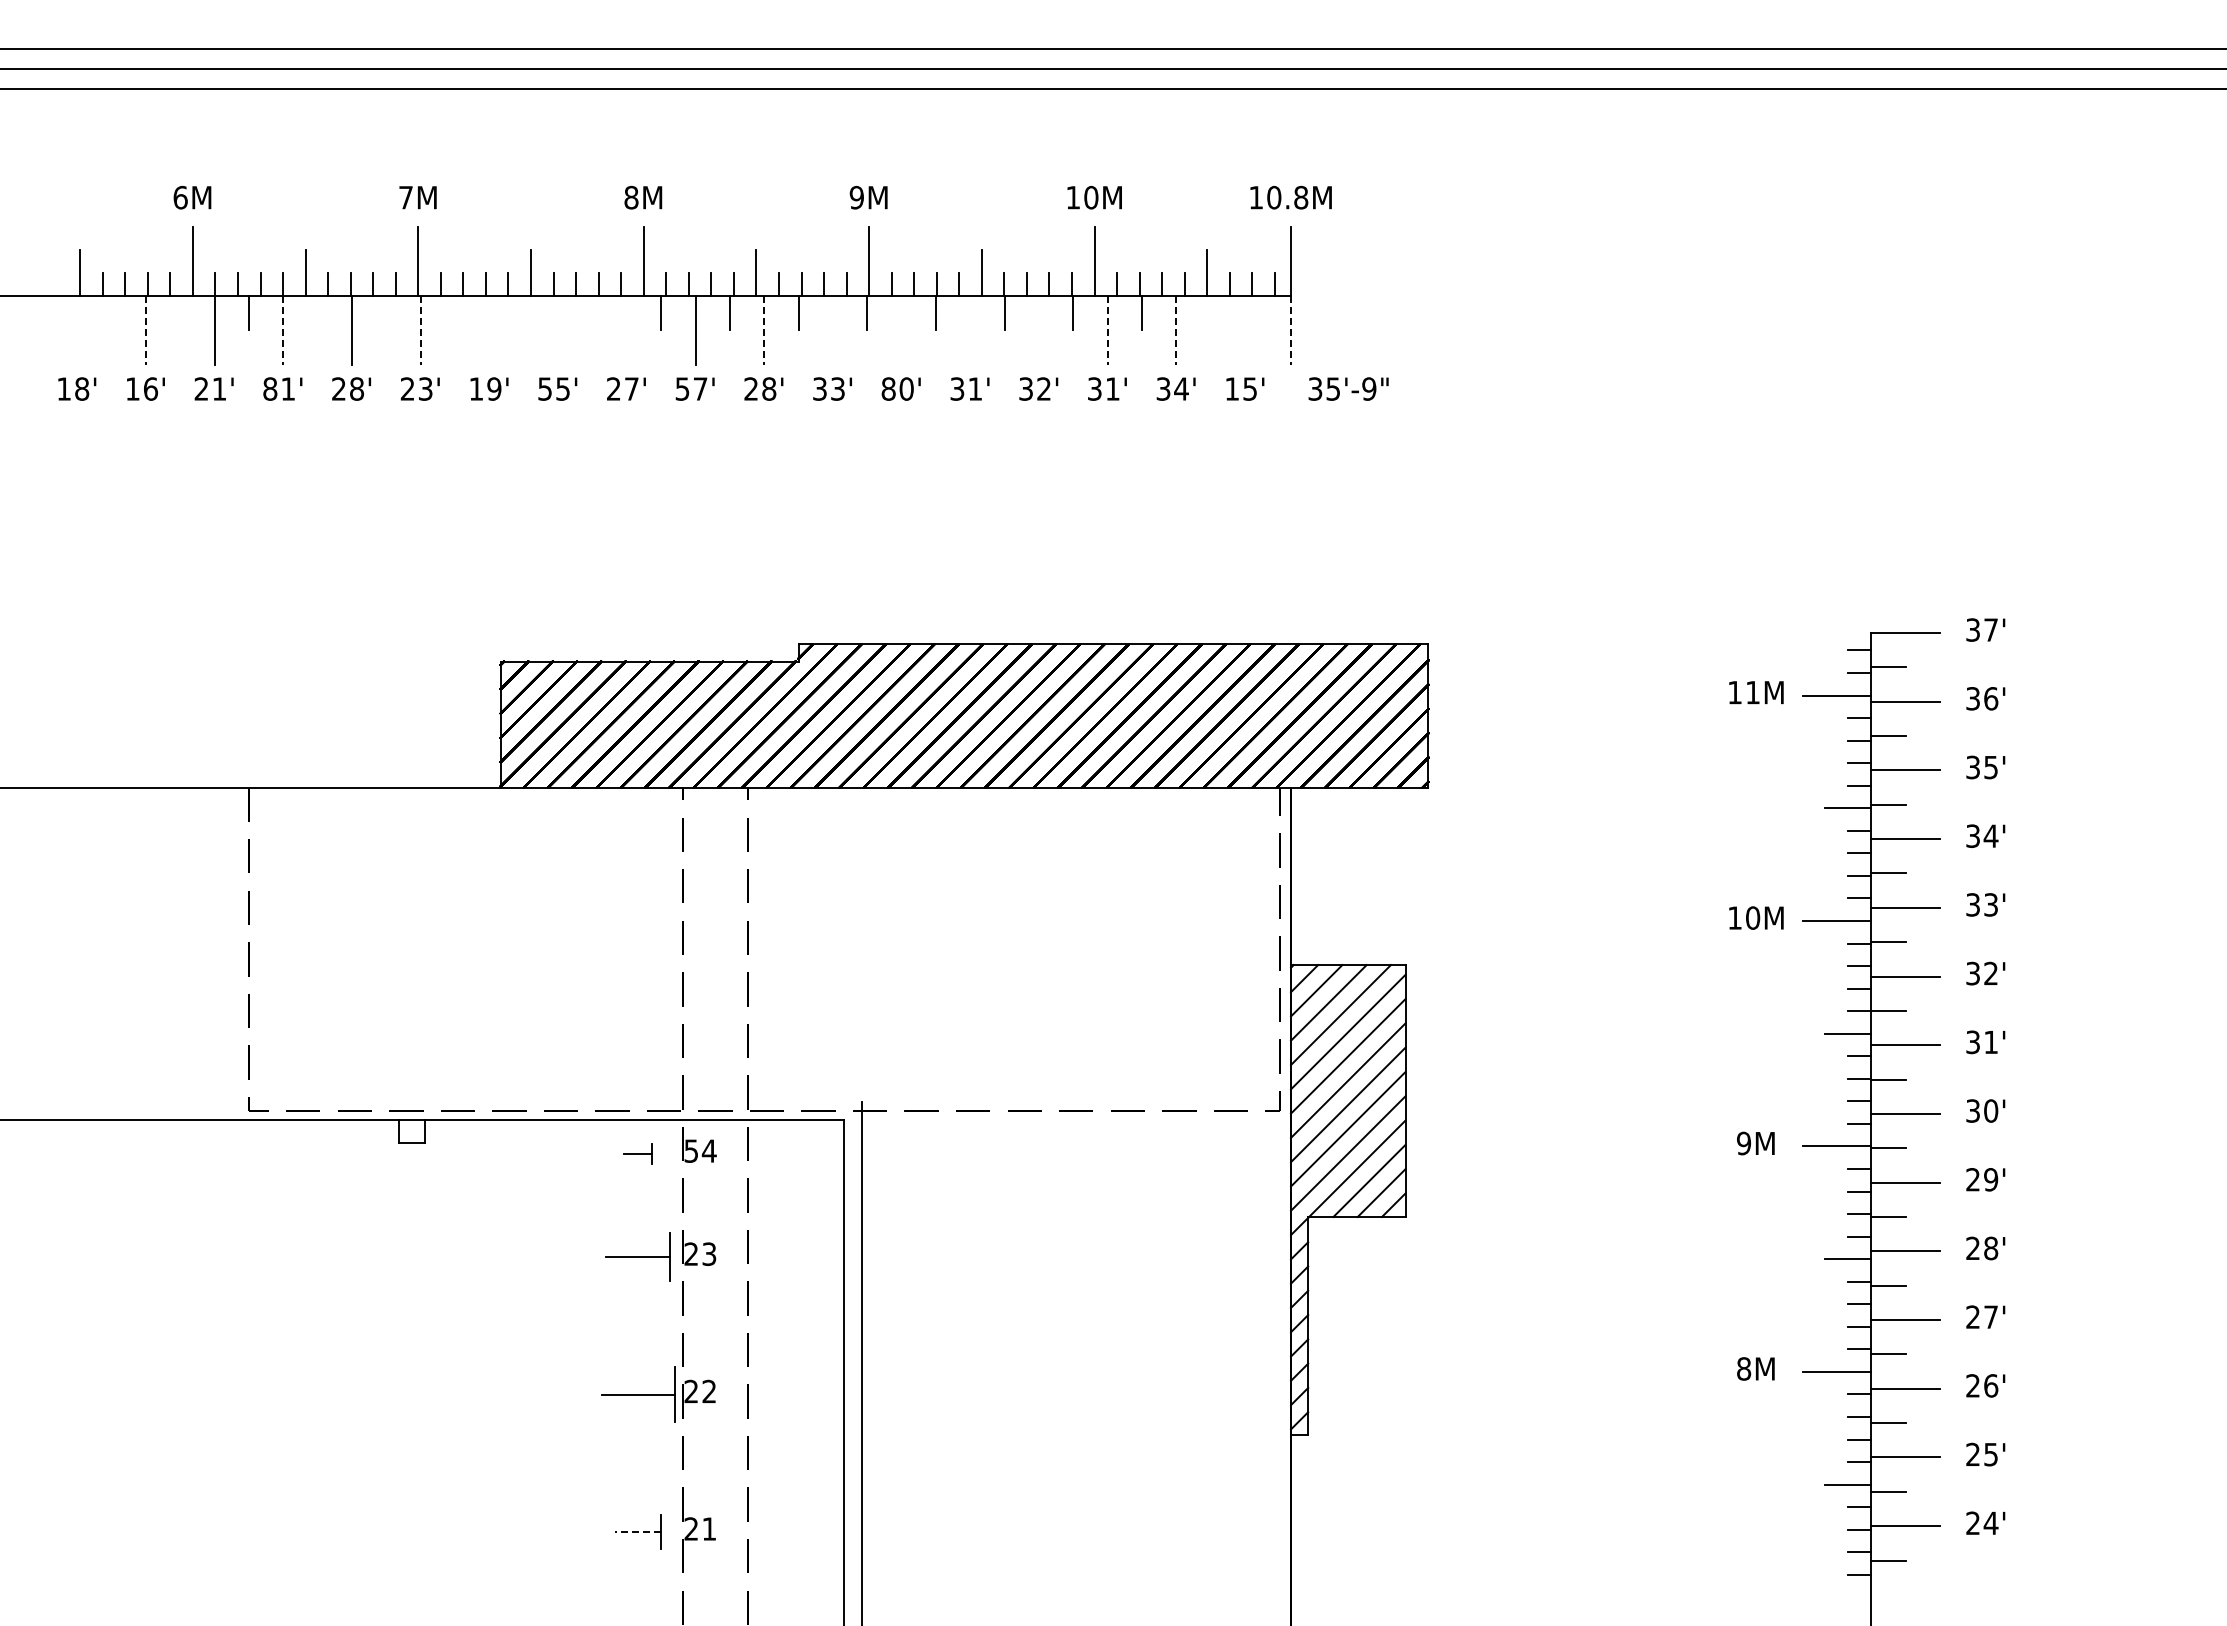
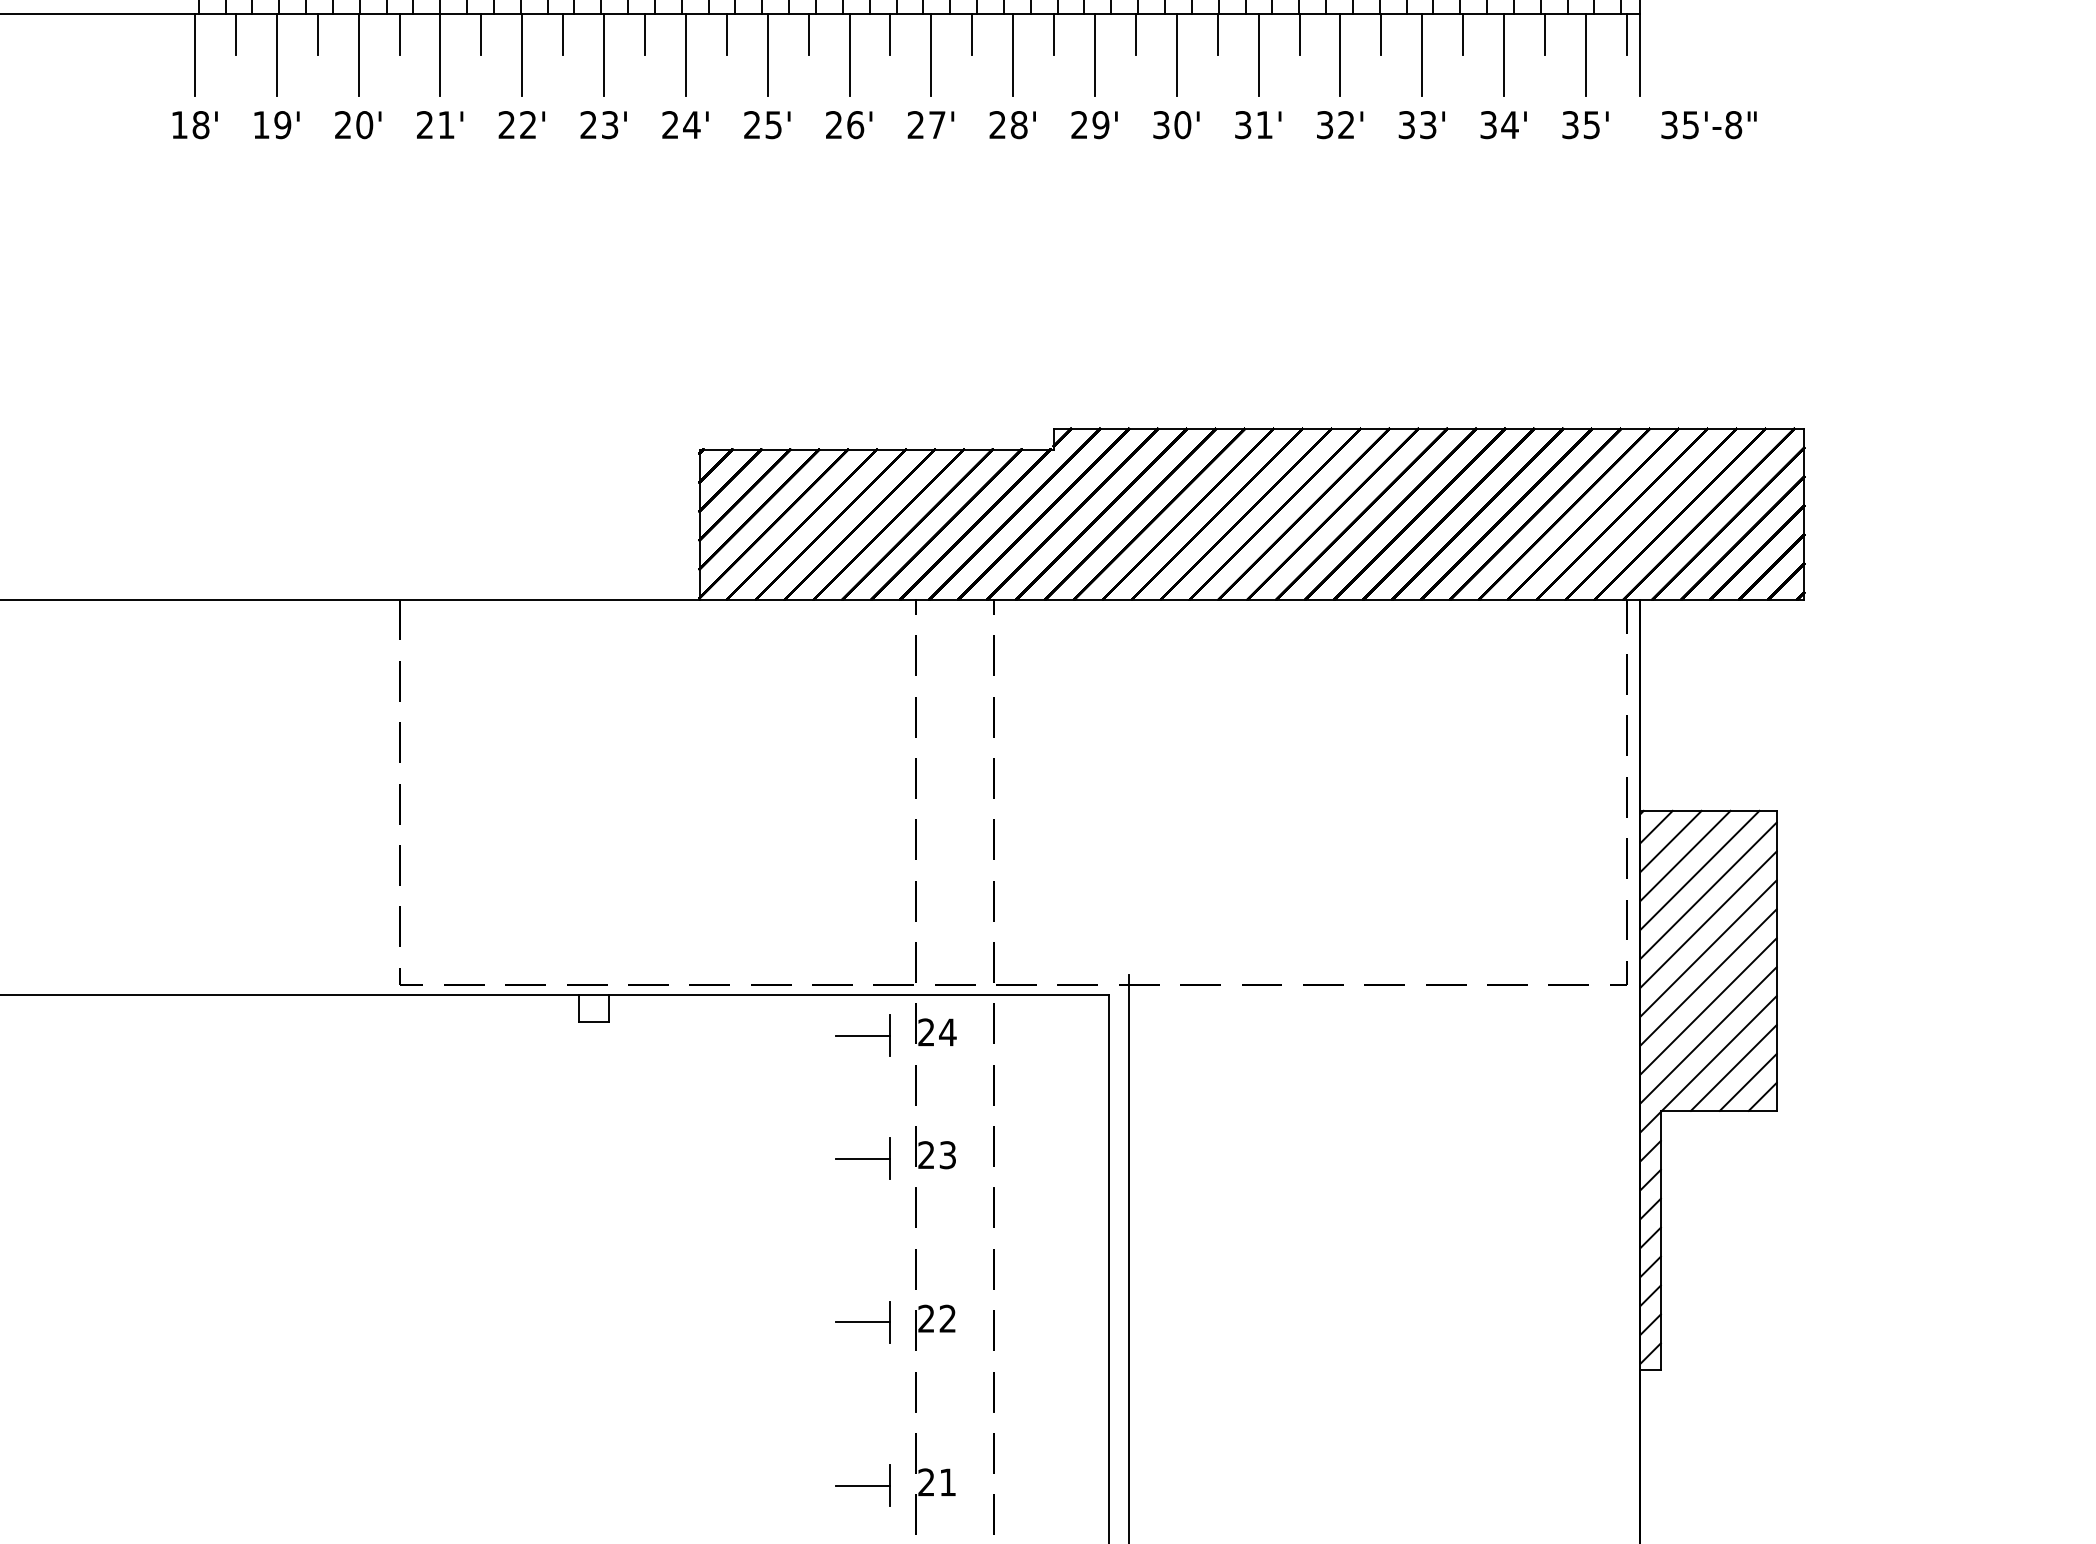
line: (111, 313) -> (235, 35), added
line: (180, 313) -> (318, 35), added
line: (317, 313) -> (481, 35), added
line: (386, 313) -> (563, 35), added
line: (455, 313) -> (645, 35), added
line: (523, 313) -> (726, 35), added
line: (592, 313) -> (808, 35), added
line: (1210, 313) -> (1544, 35), added
line: (1279, 313) -> (1626, 35), added
line: (77, 330) -> (195, 55), added
line: (145, 330) -> (276, 55), dashed -> solid
line: (283, 330) -> (440, 55), dashed -> solid
line: (420, 330) -> (603, 55), dashed -> solid
line: (489, 330) -> (686, 55), added
line: (558, 330) -> (768, 55), added
line: (626, 330) -> (849, 55), added
line: (764, 330) -> (1013, 55), dashed -> solid
line: (832, 330) -> (1094, 55), added
line: (901, 330) -> (1176, 55), added
line: (970, 330) -> (1258, 55), added
line: (1039, 330) -> (1340, 55), added
line: (1107, 330) -> (1421, 55), dashed -> solid
line: (1176, 330) -> (1504, 55), dashed -> solid
line: (1245, 330) -> (1586, 55), added
line: (1291, 330) -> (1641, 55), dashed -> solid
text: (150, 388) -> (282, 124), 16' -> 19'
text: (219, 388) -> (364, 124), 21' -> 20'
text: (270, 388) -> (425, 124), 81' -> 21'
text: (357, 388) -> (528, 124), 28' -> 22'
text: (485, 388) -> (681, 124), 19' -> 24'
text: (544, 388) -> (751, 124), 55' -> 25'
text: (632, 388) -> (856, 124), 27' -> 26'
text: (682, 388) -> (915, 124), 57' -> 27'
text: (828, 388) -> (1089, 124), 33' -> 29'
text: (888, 388) -> (1161, 124), 80' -> 30'
text: (1112, 388) -> (1427, 124), 31' -> 33'
text: (1231, 388) -> (1569, 124), 15' -> 35'
text: (1369, 388) -> (1733, 124), 35'-9" -> 35'-8"
text: (690, 1150) -> (925, 1031), 54 -> 24
part: (637, 1153) -> (862, 1035), size x1.67
part: (637, 1256) -> (862, 1157), size x0.71
part: (637, 1394) -> (862, 1322), size x0.62
line: (638, 1531) -> (863, 1485), dashed -> solid

